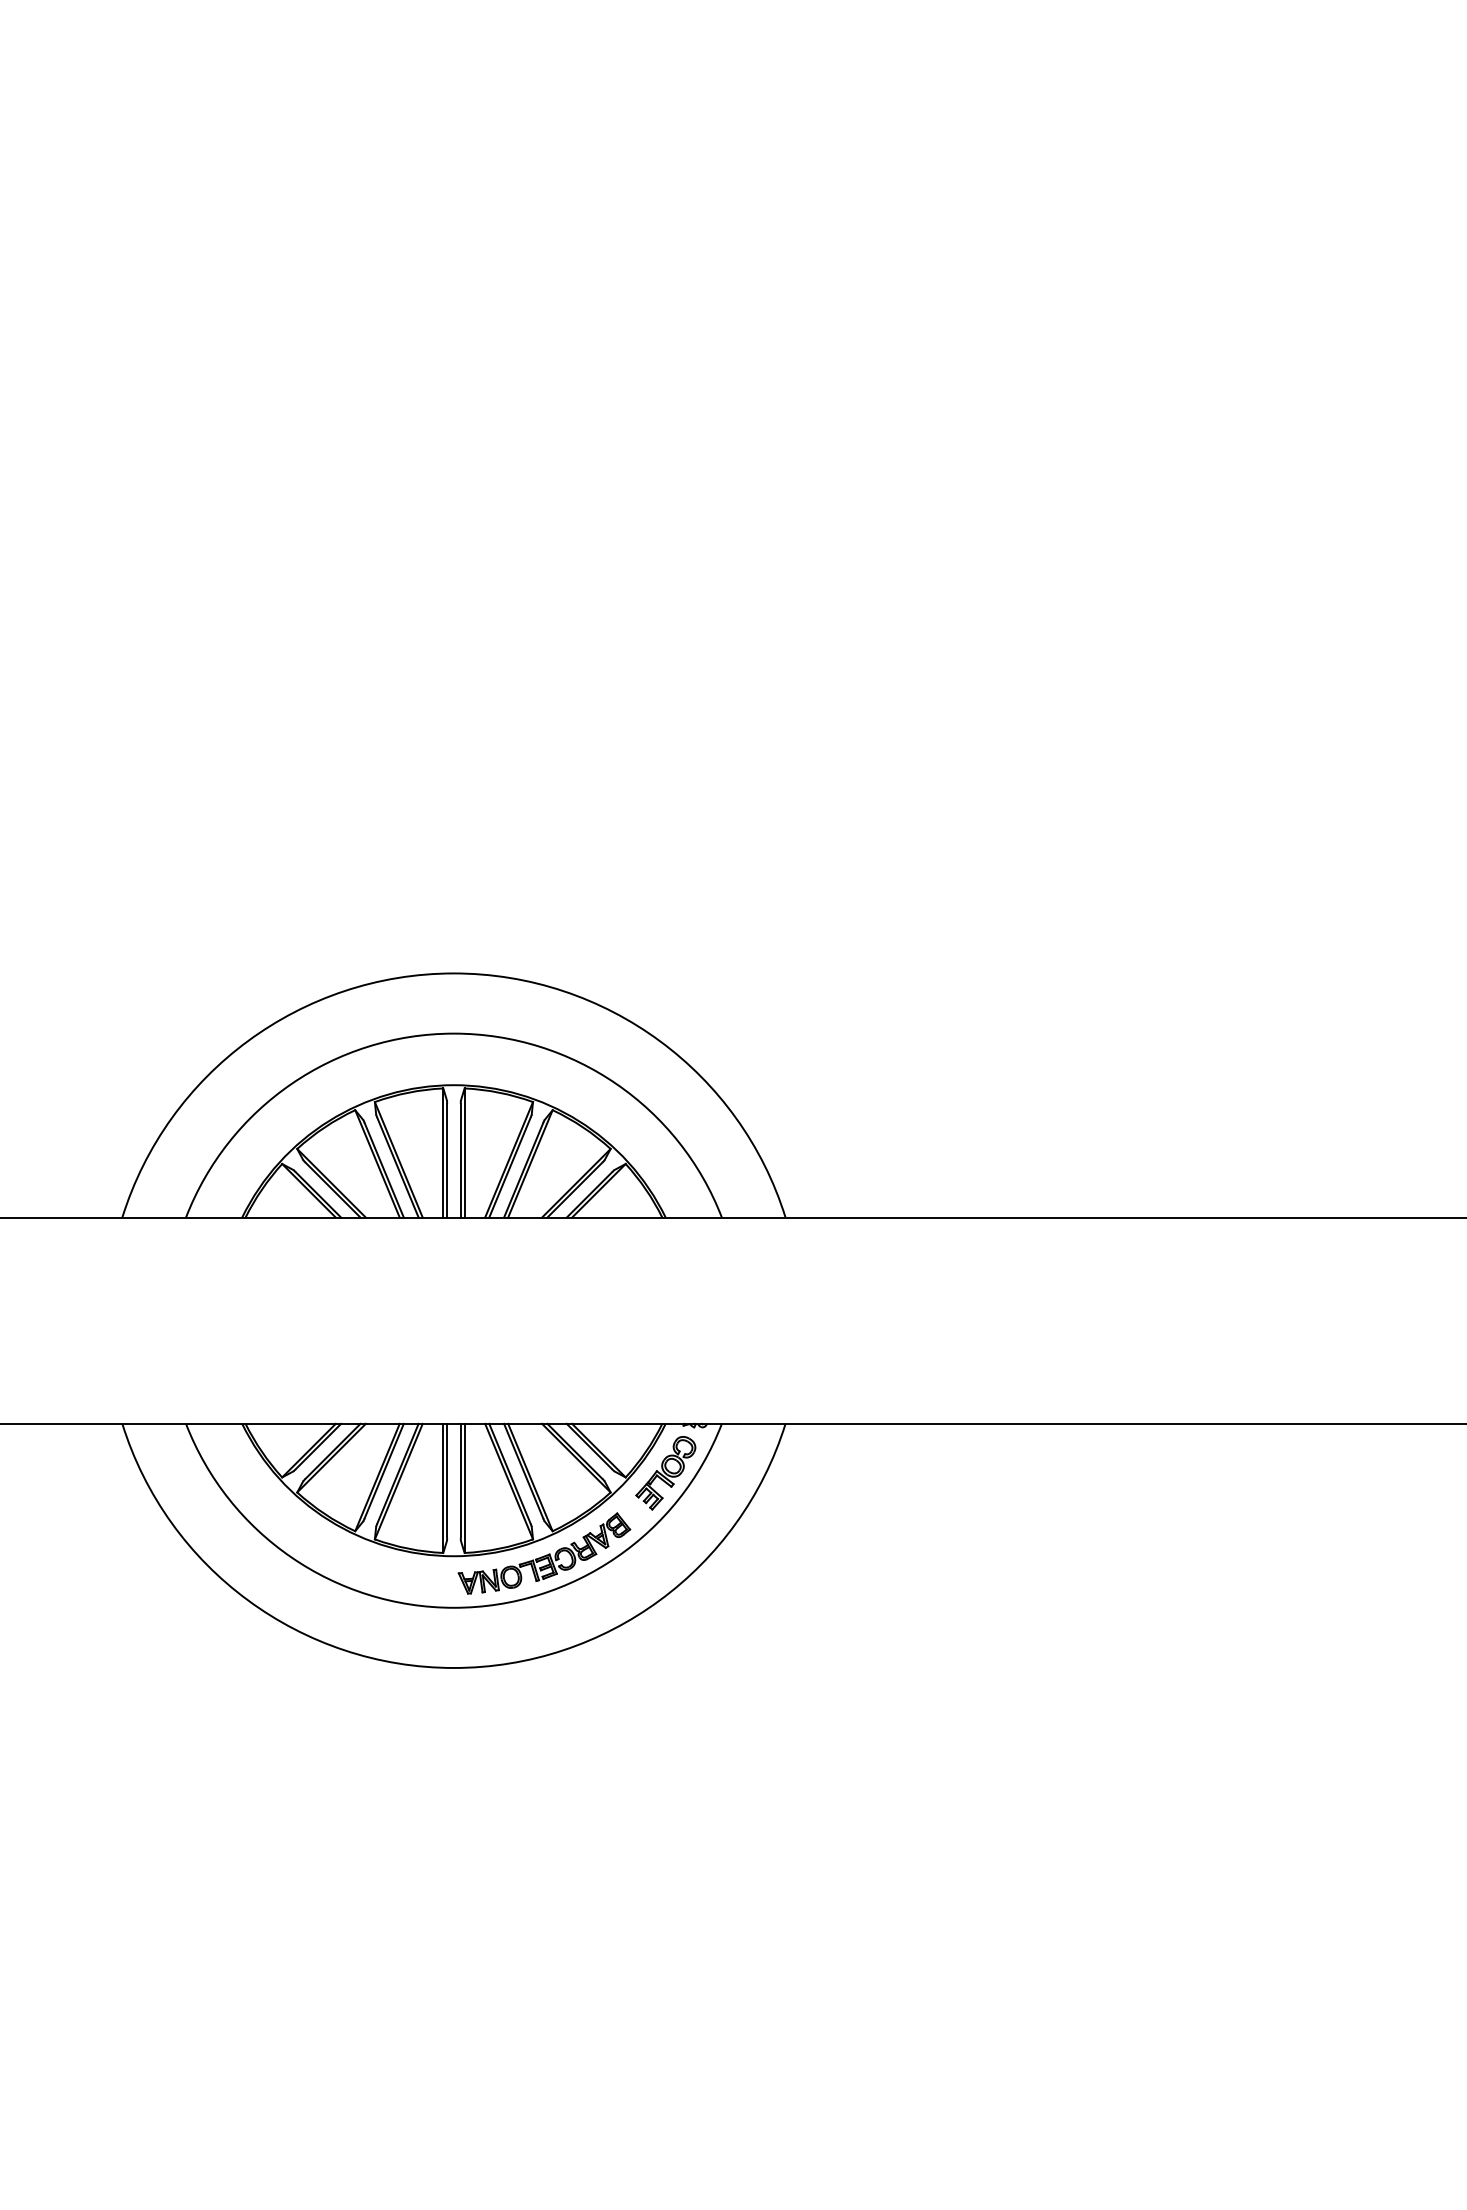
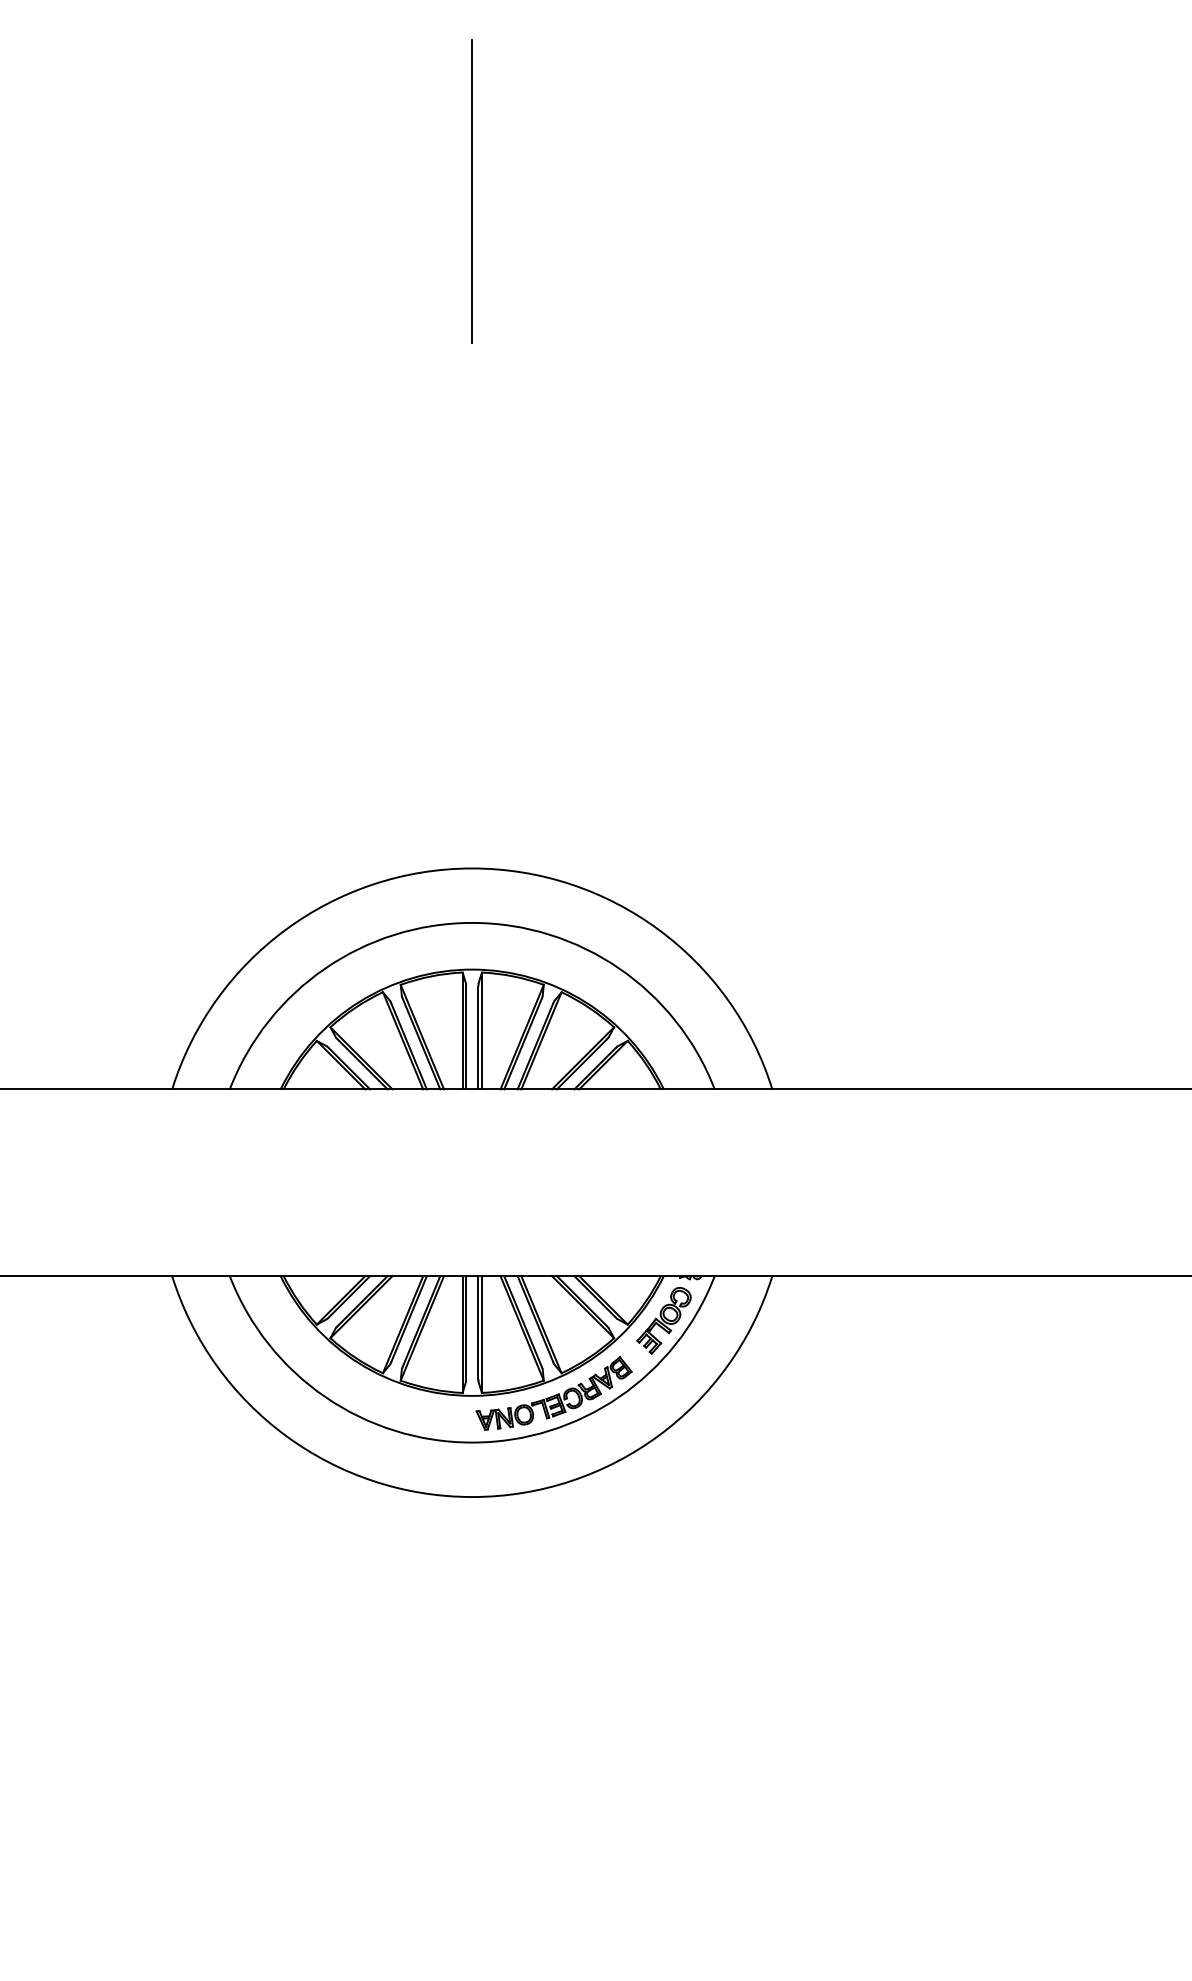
line: (453, 225) -> (471, 191), added

